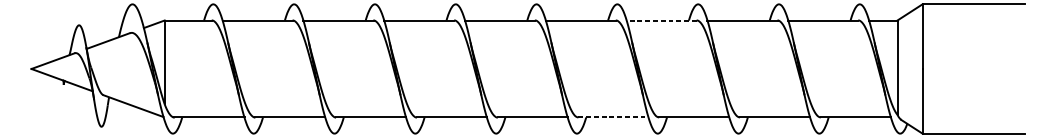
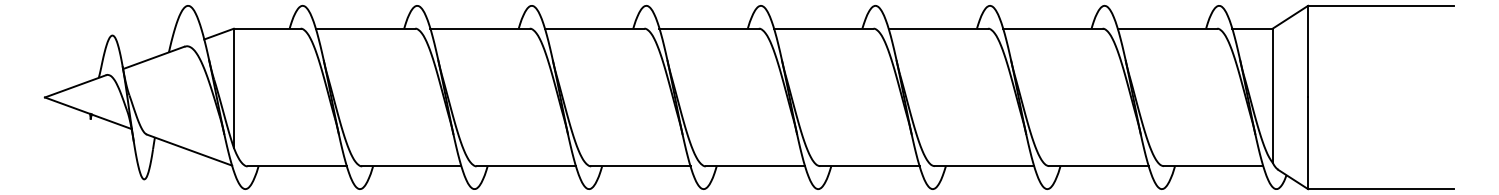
line: (661, 20) -> (938, 28), dashed -> solid
line: (613, 117) -> (869, 166), dashed -> solid

